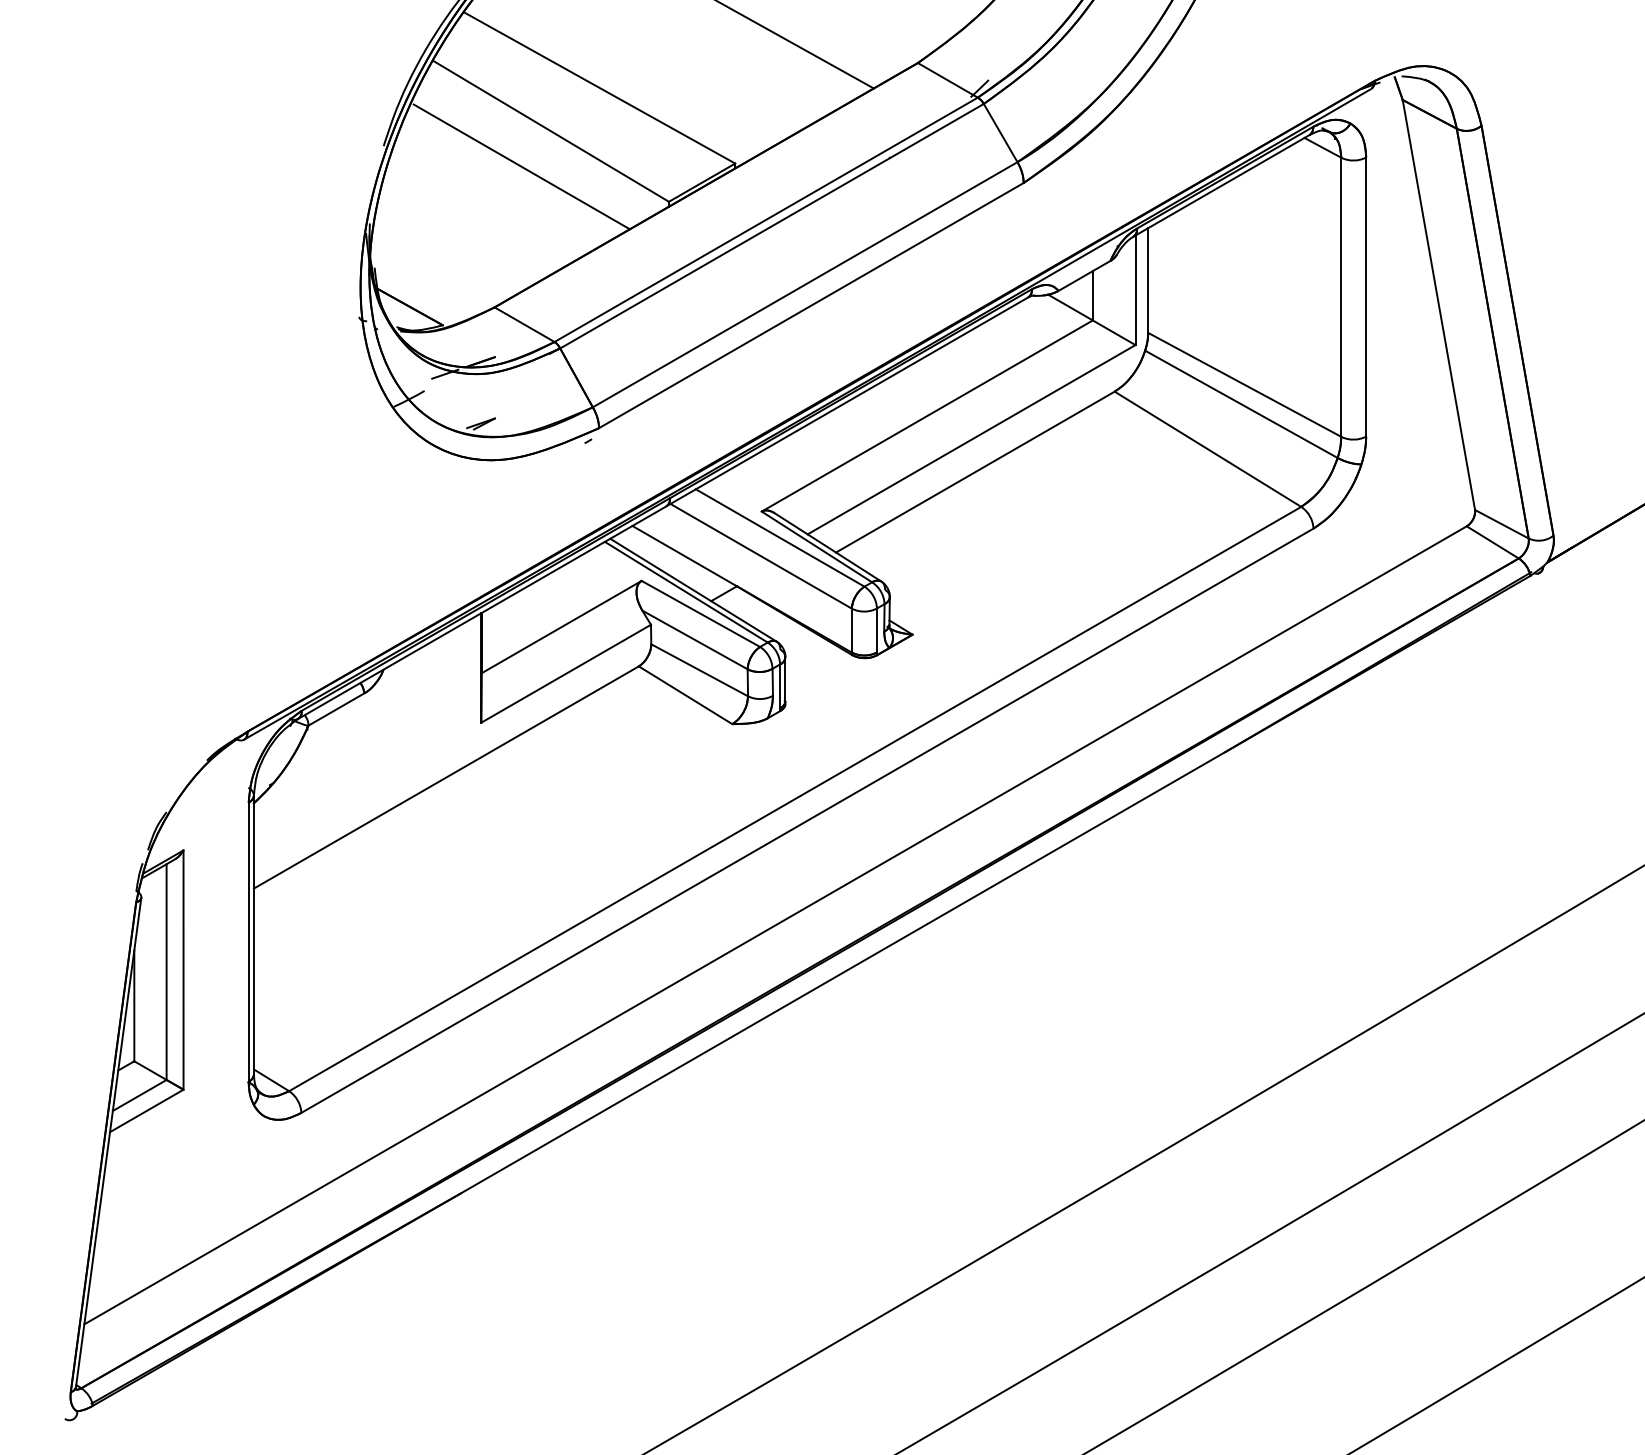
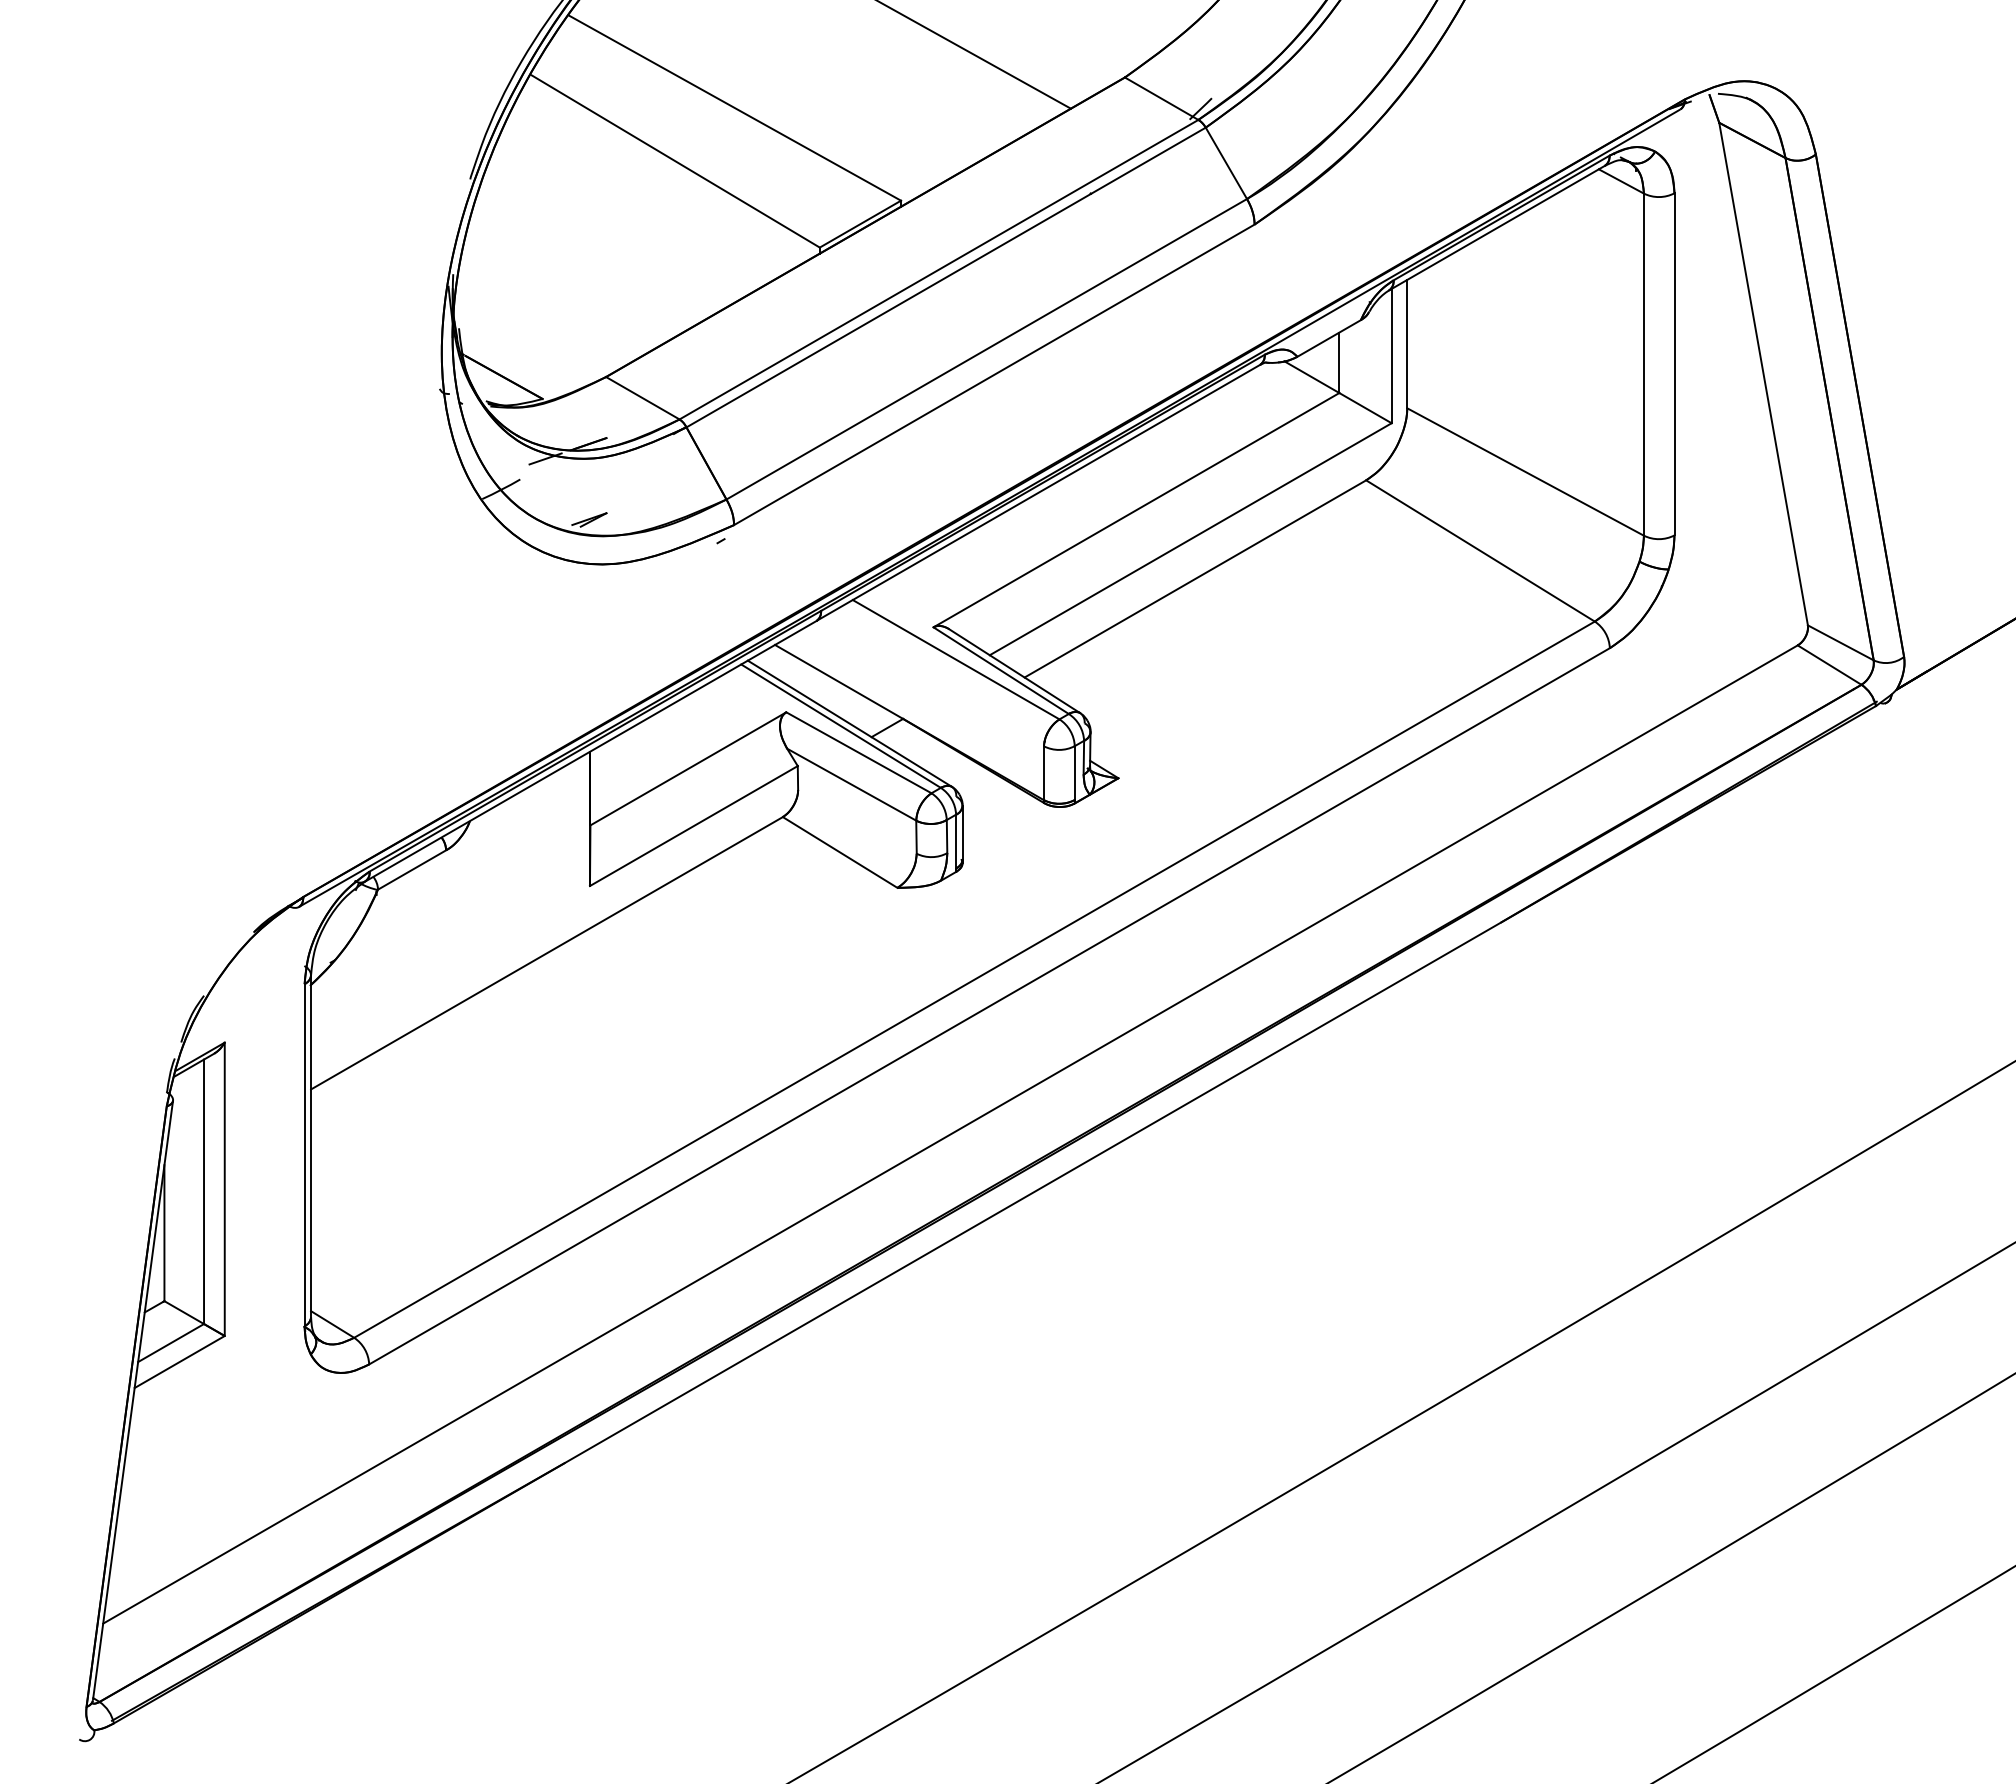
line: (521, 166) -> (639, 204), removed
line: (1241, 404) -> (1521, 496), removed
line: (760, 555) -> (932, 681), removed
line: (699, 670) -> (857, 822), removed

